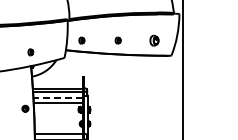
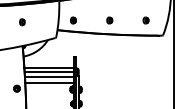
part: (154, 40) -> (146, 20), size x0.62
part: (30, 52) -> (22, 22), moved
line: (58, 97) -> (50, 77), dashed -> solid

